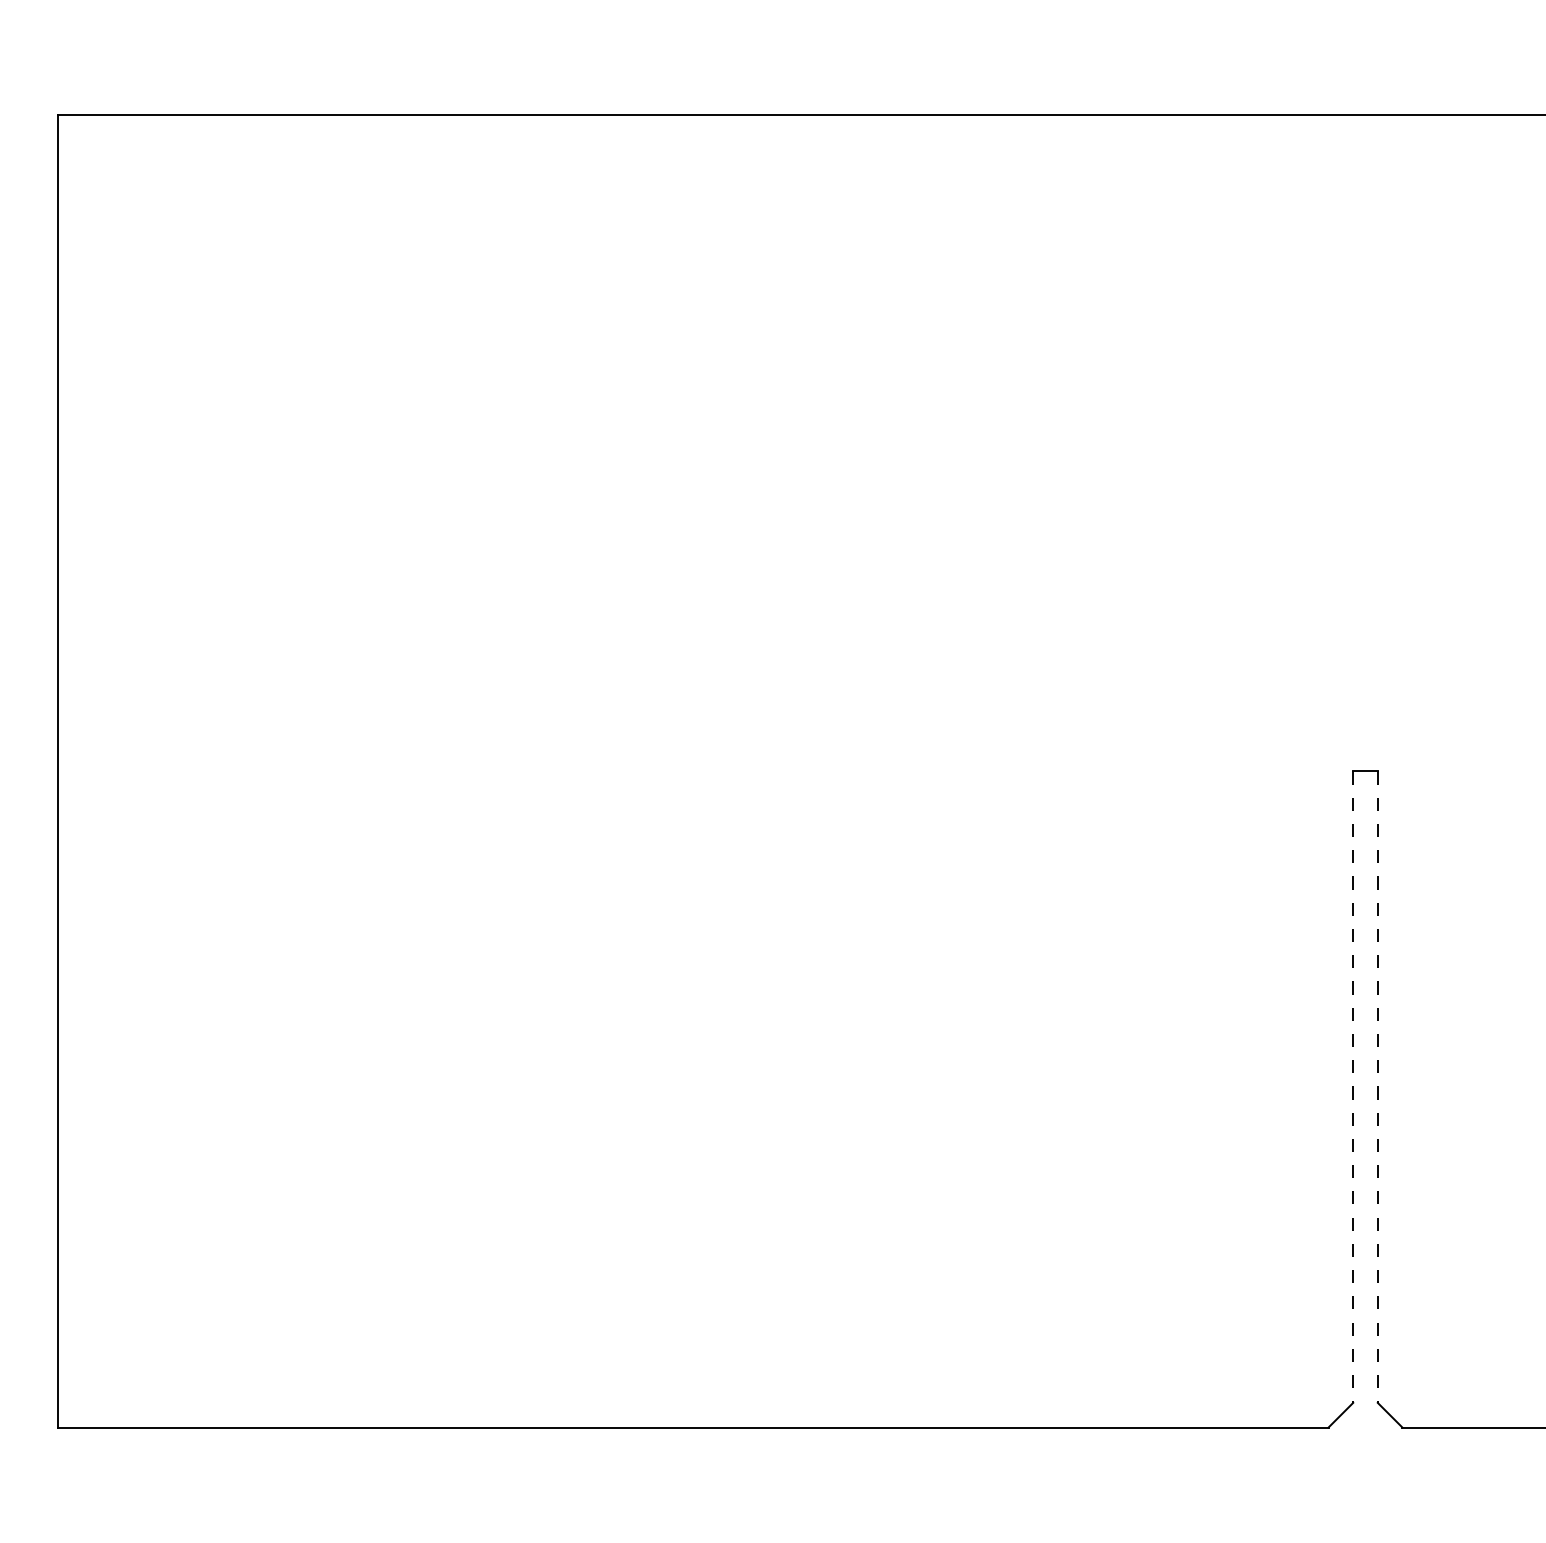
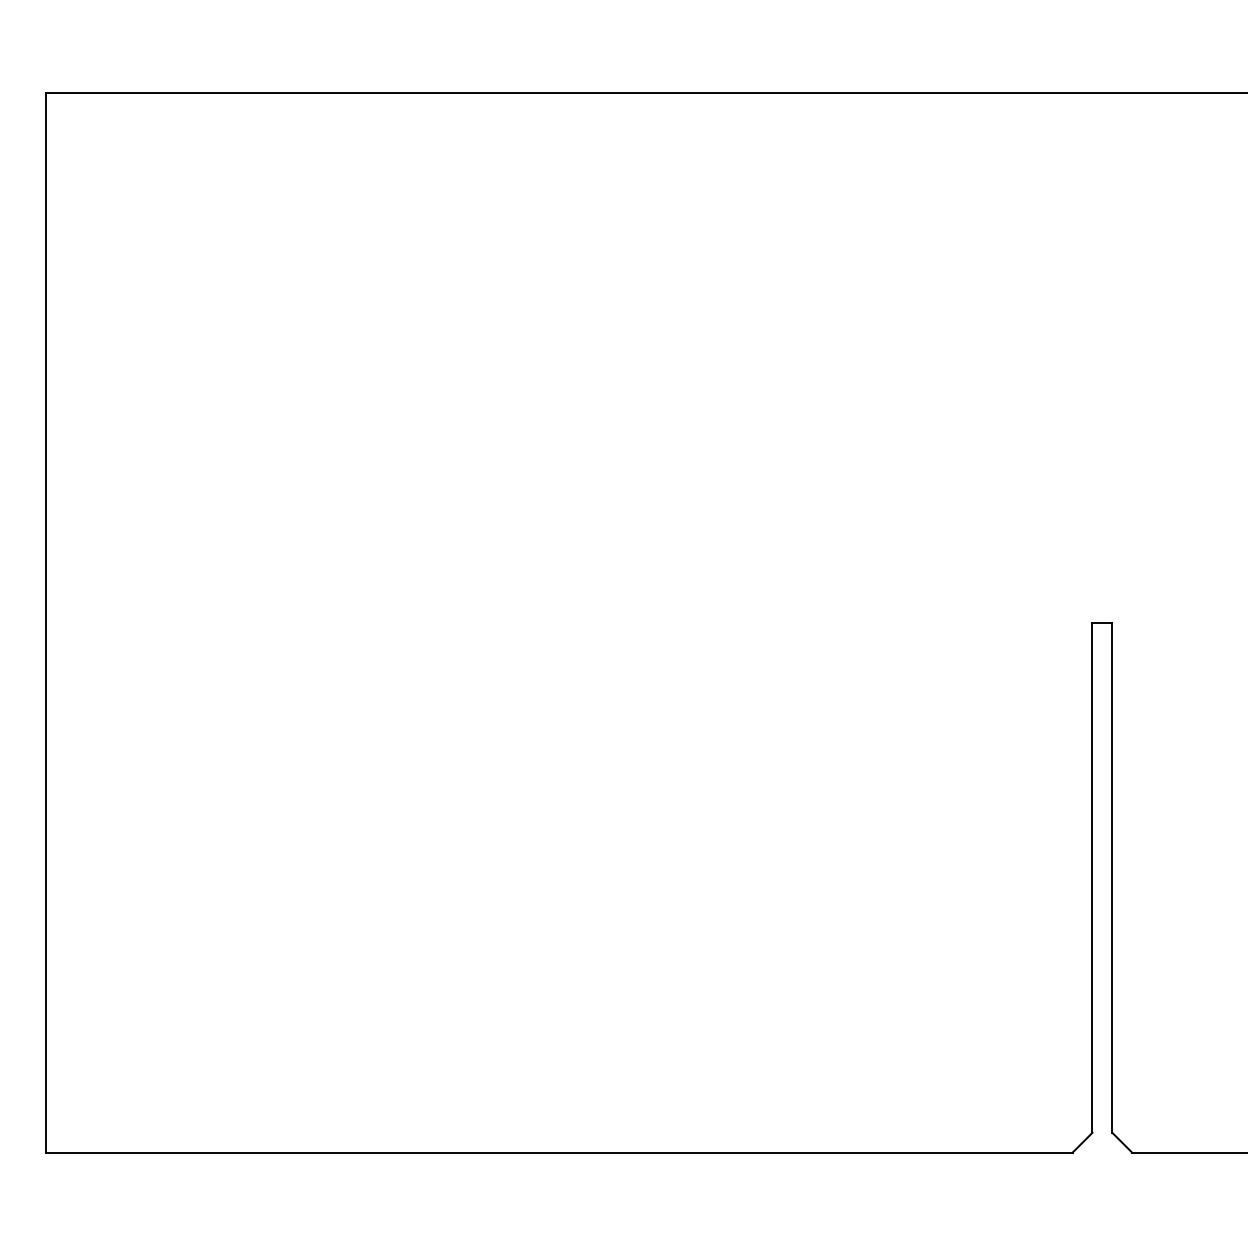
line: (1353, 1087) -> (1092, 878), dashed -> solid
line: (1377, 1087) -> (1112, 878), dashed -> solid

